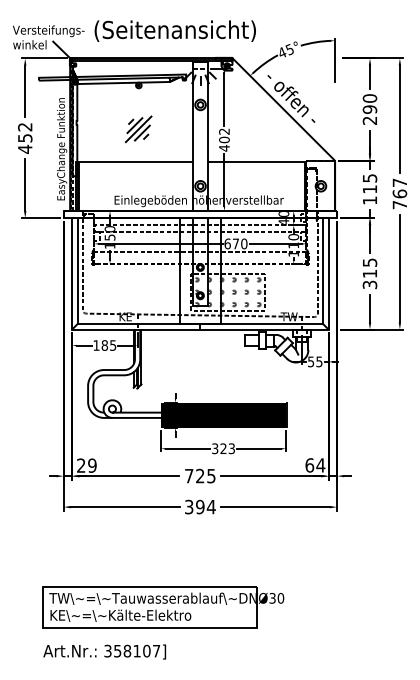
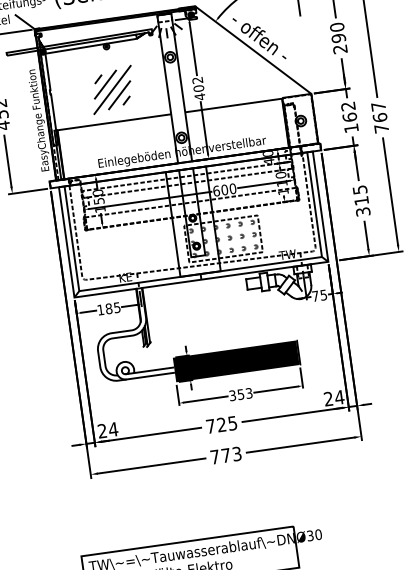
part: (138, 129) -> (112, 90), size x1.67
text: (369, 183) -> (348, 111), 115 -> 162
text: (235, 243) -> (224, 189), 670 -> 600
text: (311, 361) -> (315, 295), 55 -> 75
text: (223, 448) -> (240, 394), 323 -> 353
text: (91, 465) -> (112, 429), 29 -> 24
text: (309, 465) -> (328, 399), 64 -> 24
text: (200, 506) -> (226, 454), 394 -> 773

